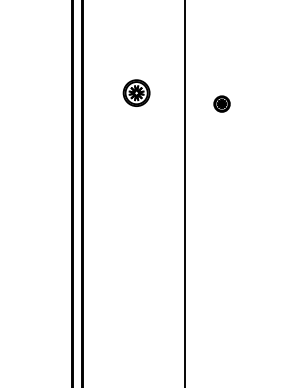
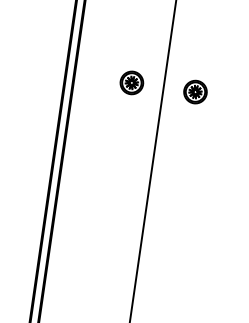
part: (136, 92) -> (131, 82), moved
part: (221, 103) -> (195, 91), size x1.67

